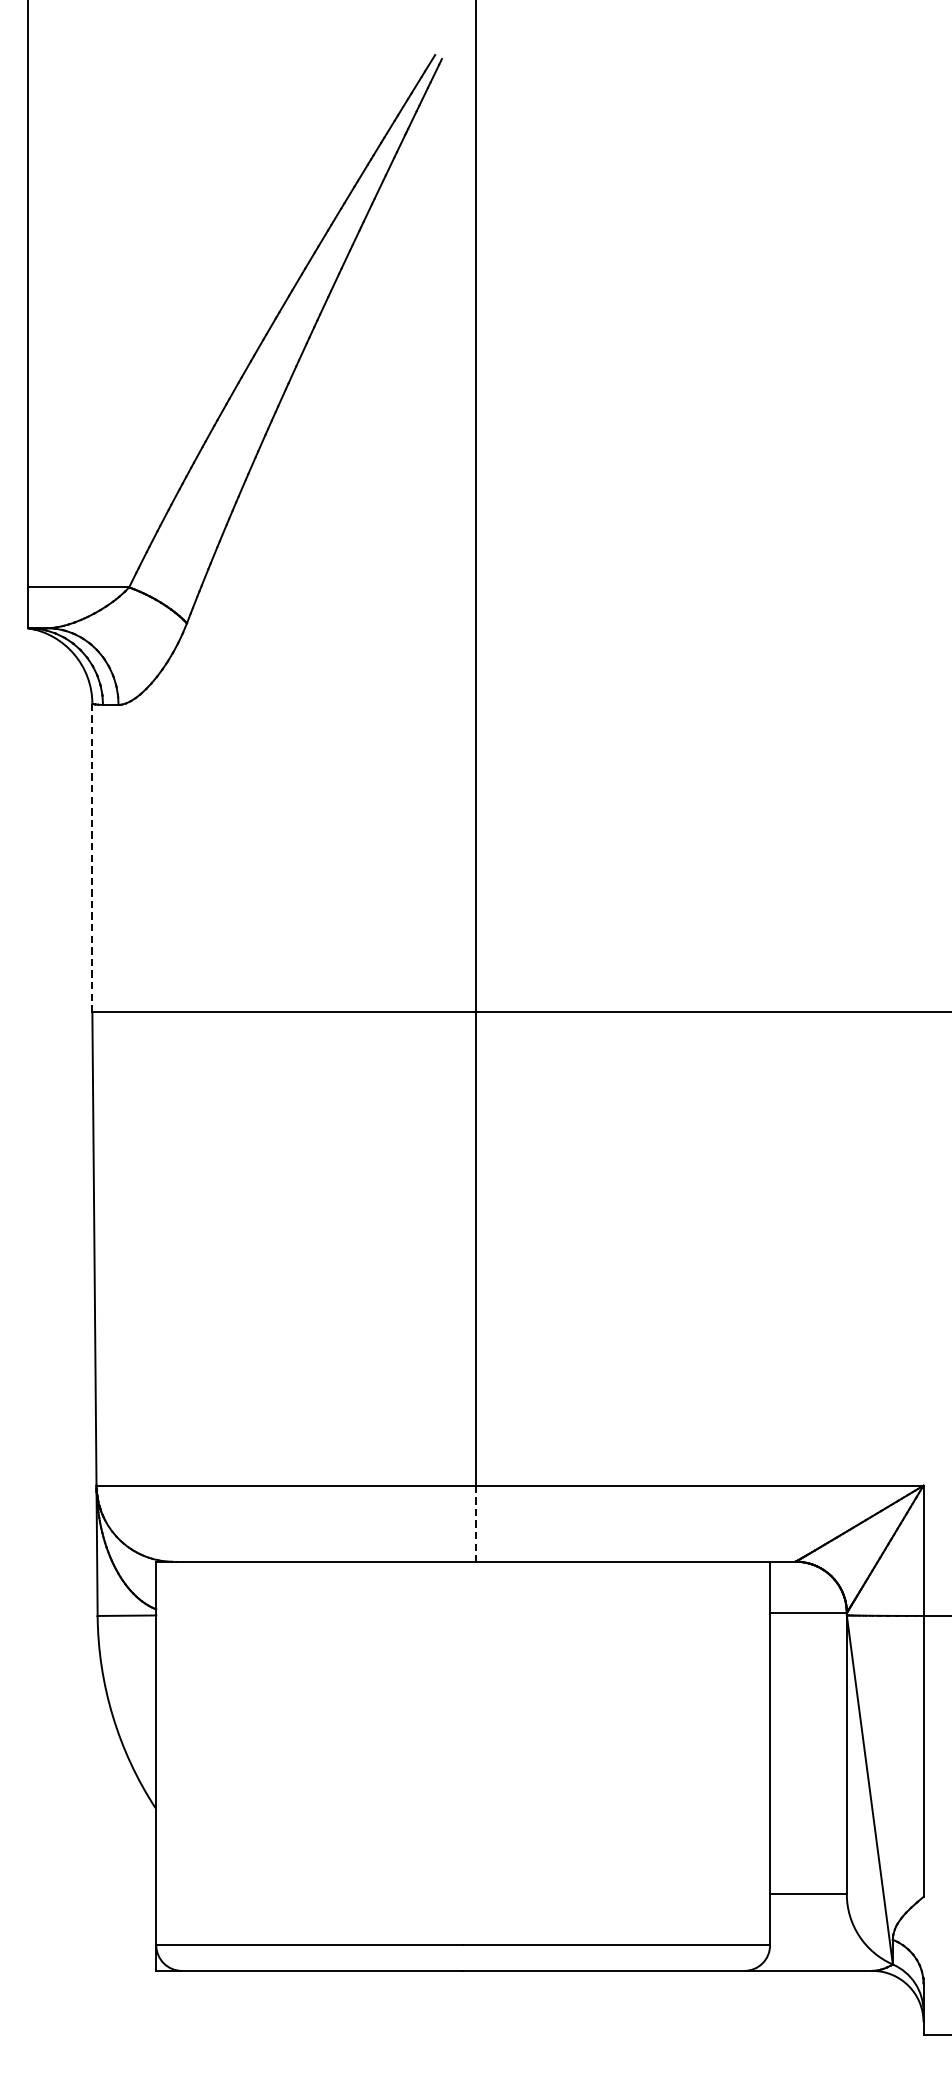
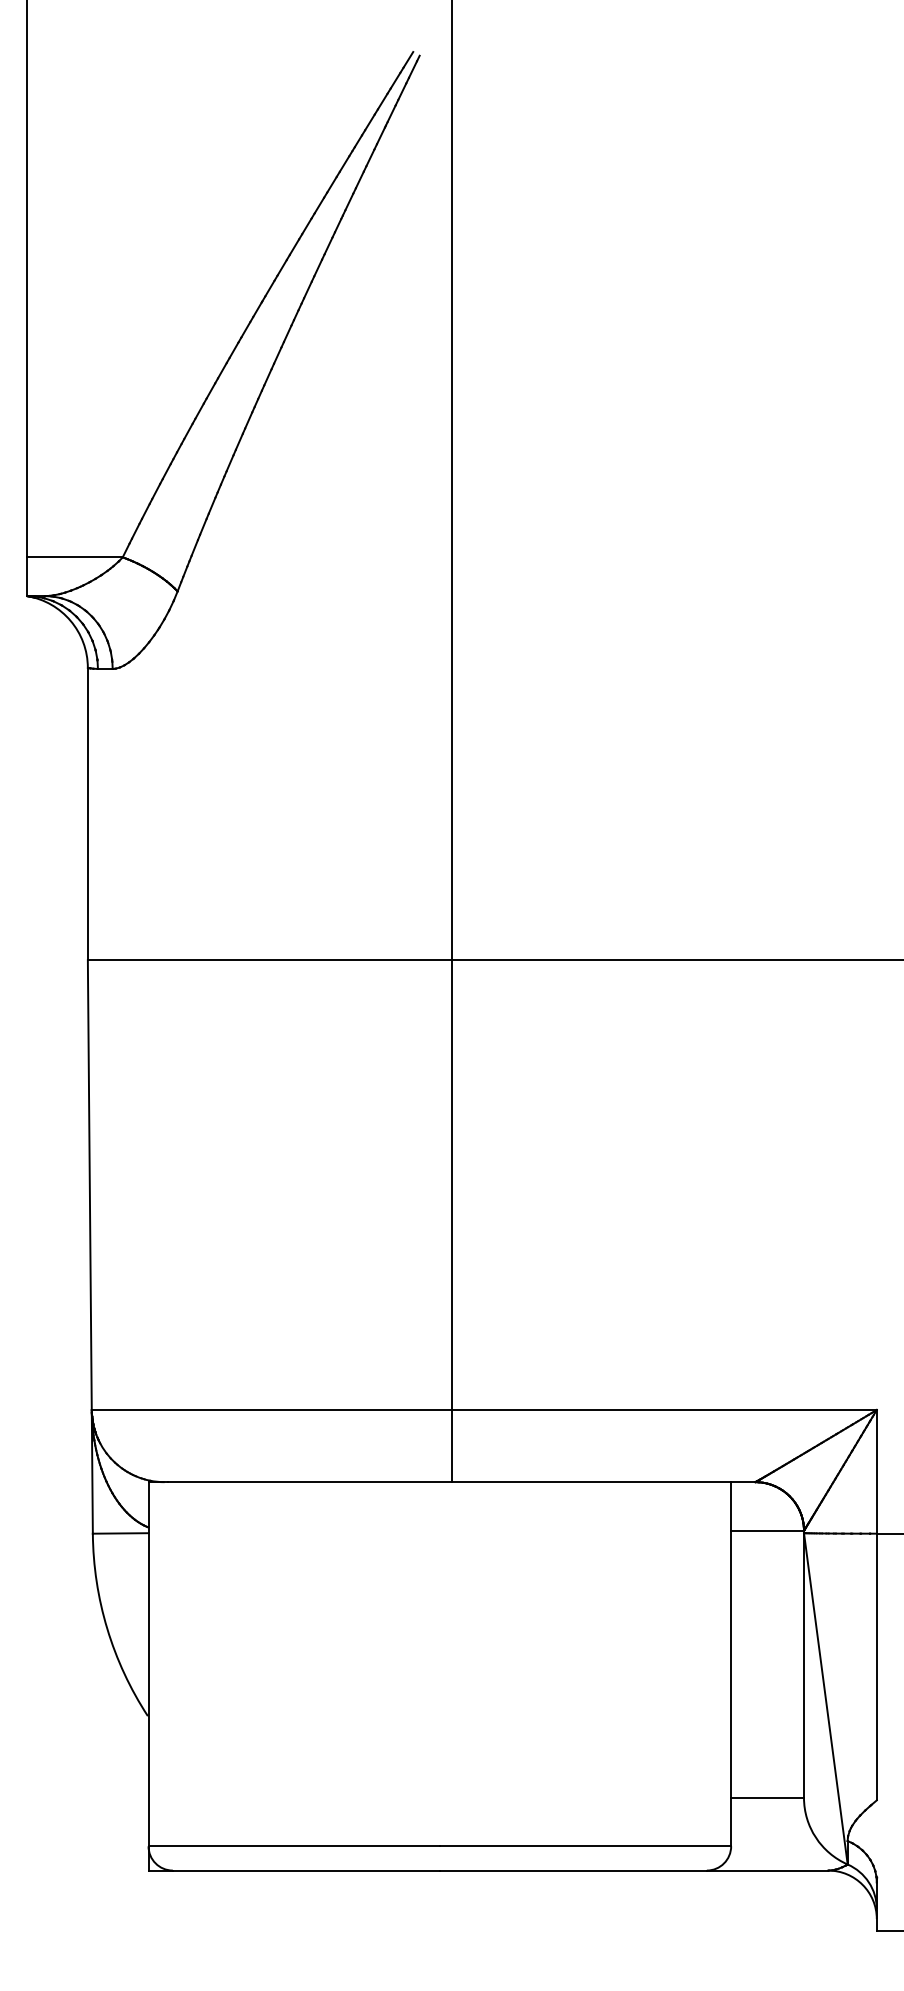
line: (91, 858) -> (87, 814), dashed -> solid
line: (475, 1524) -> (451, 1446), dashed -> solid

